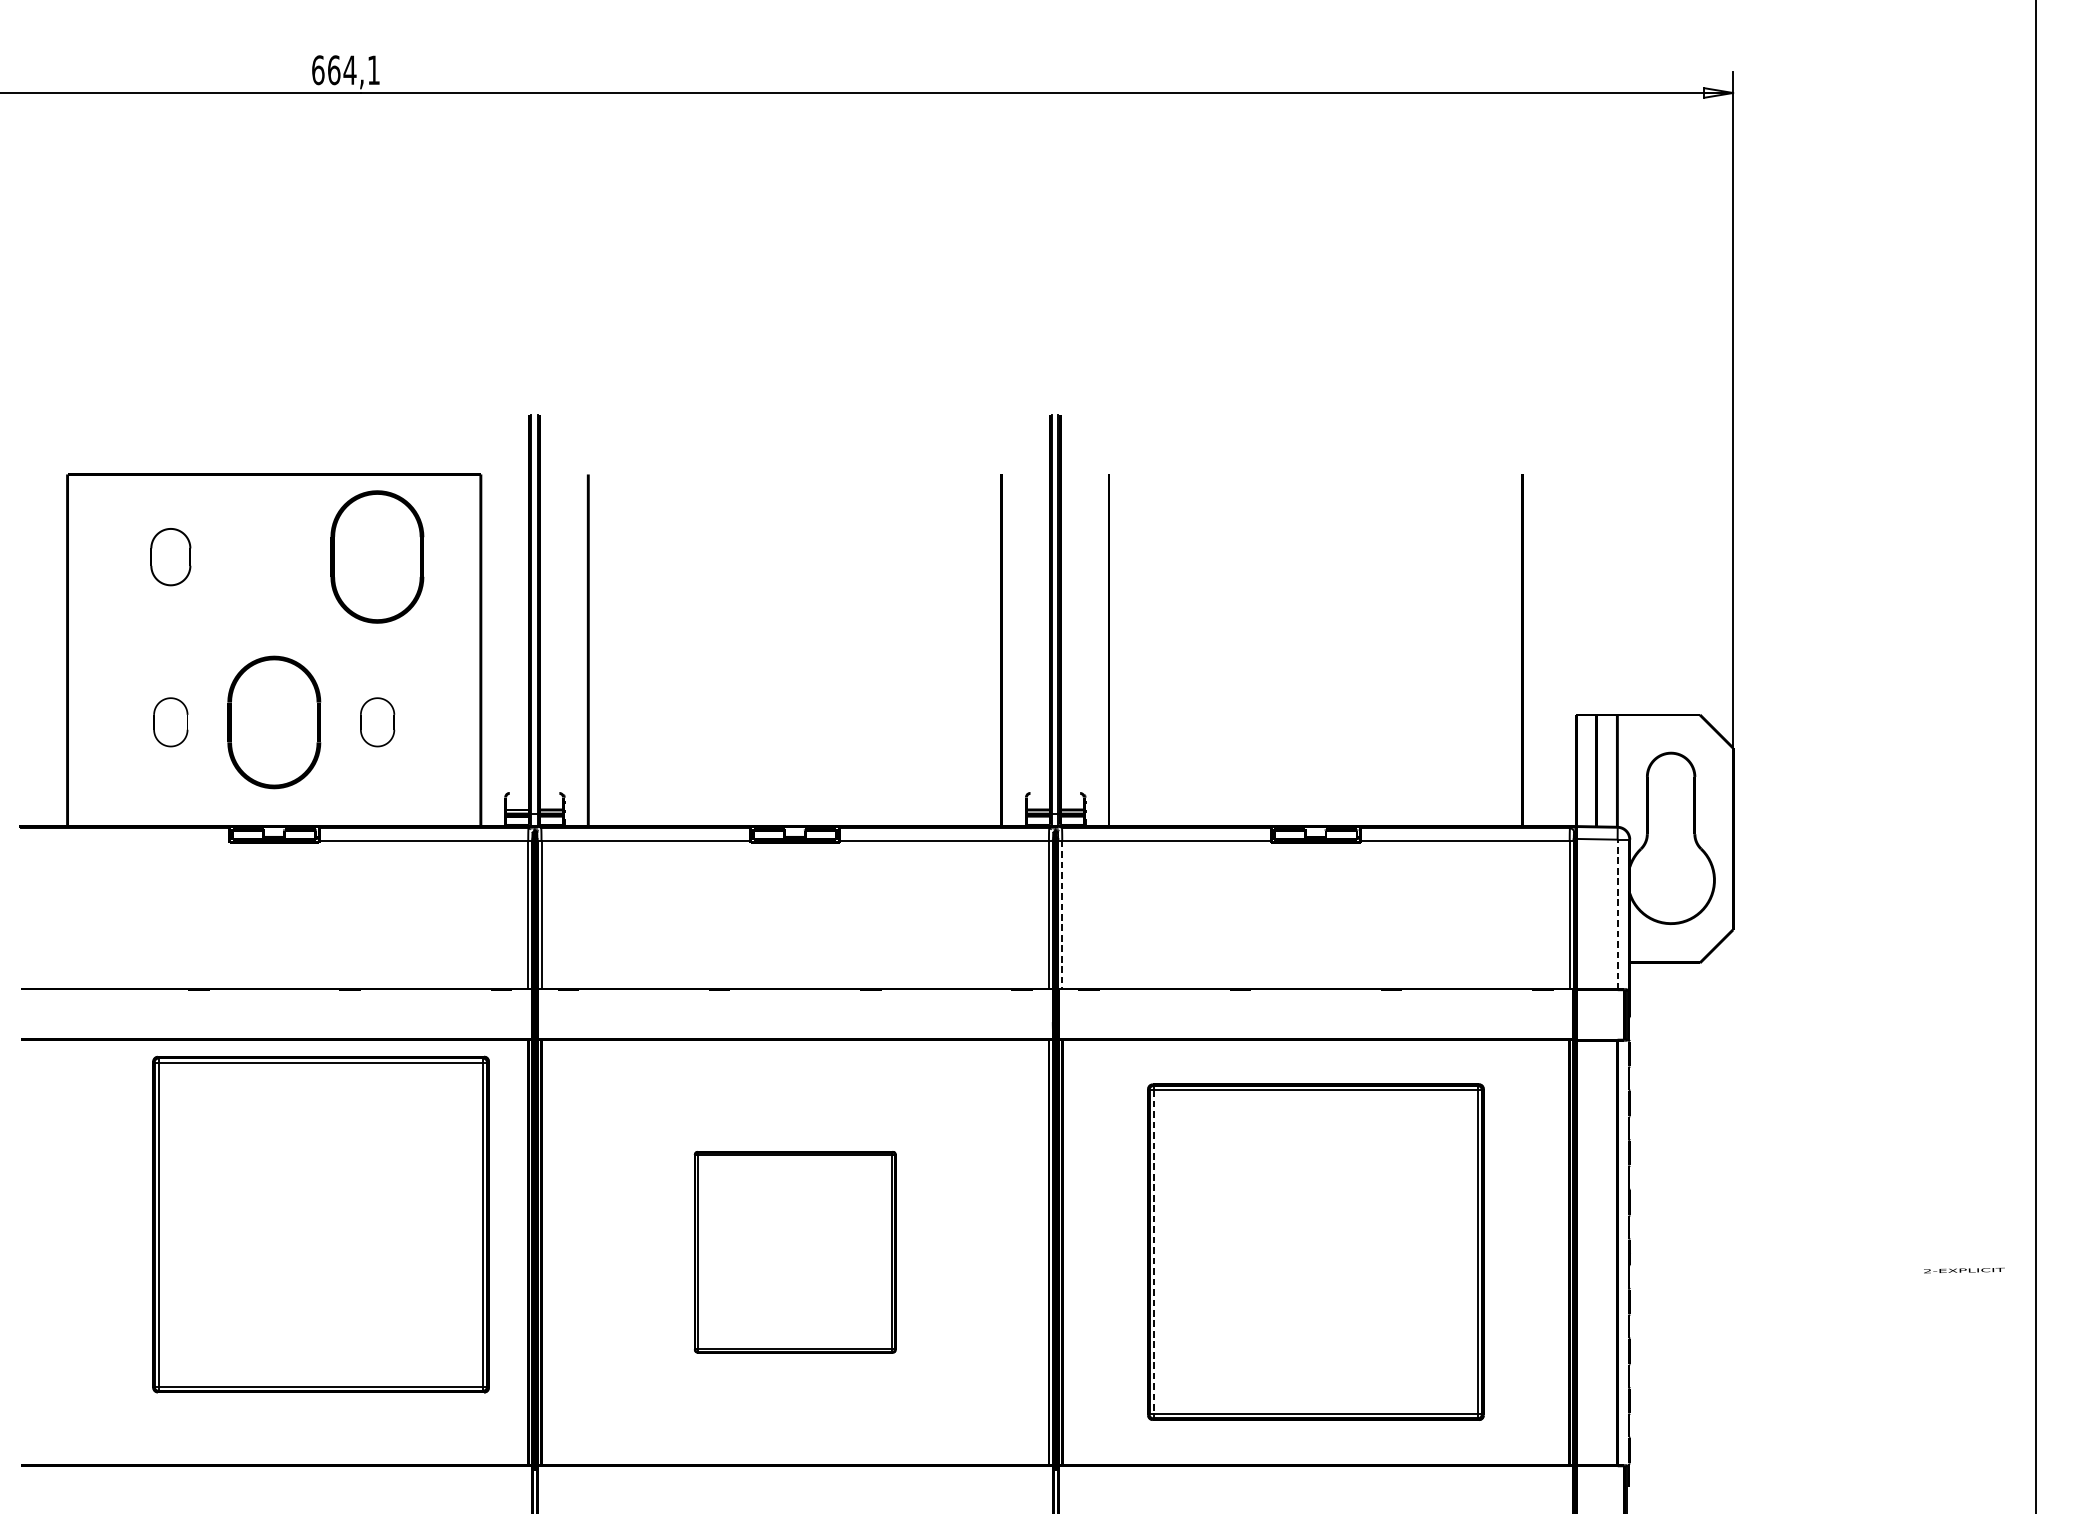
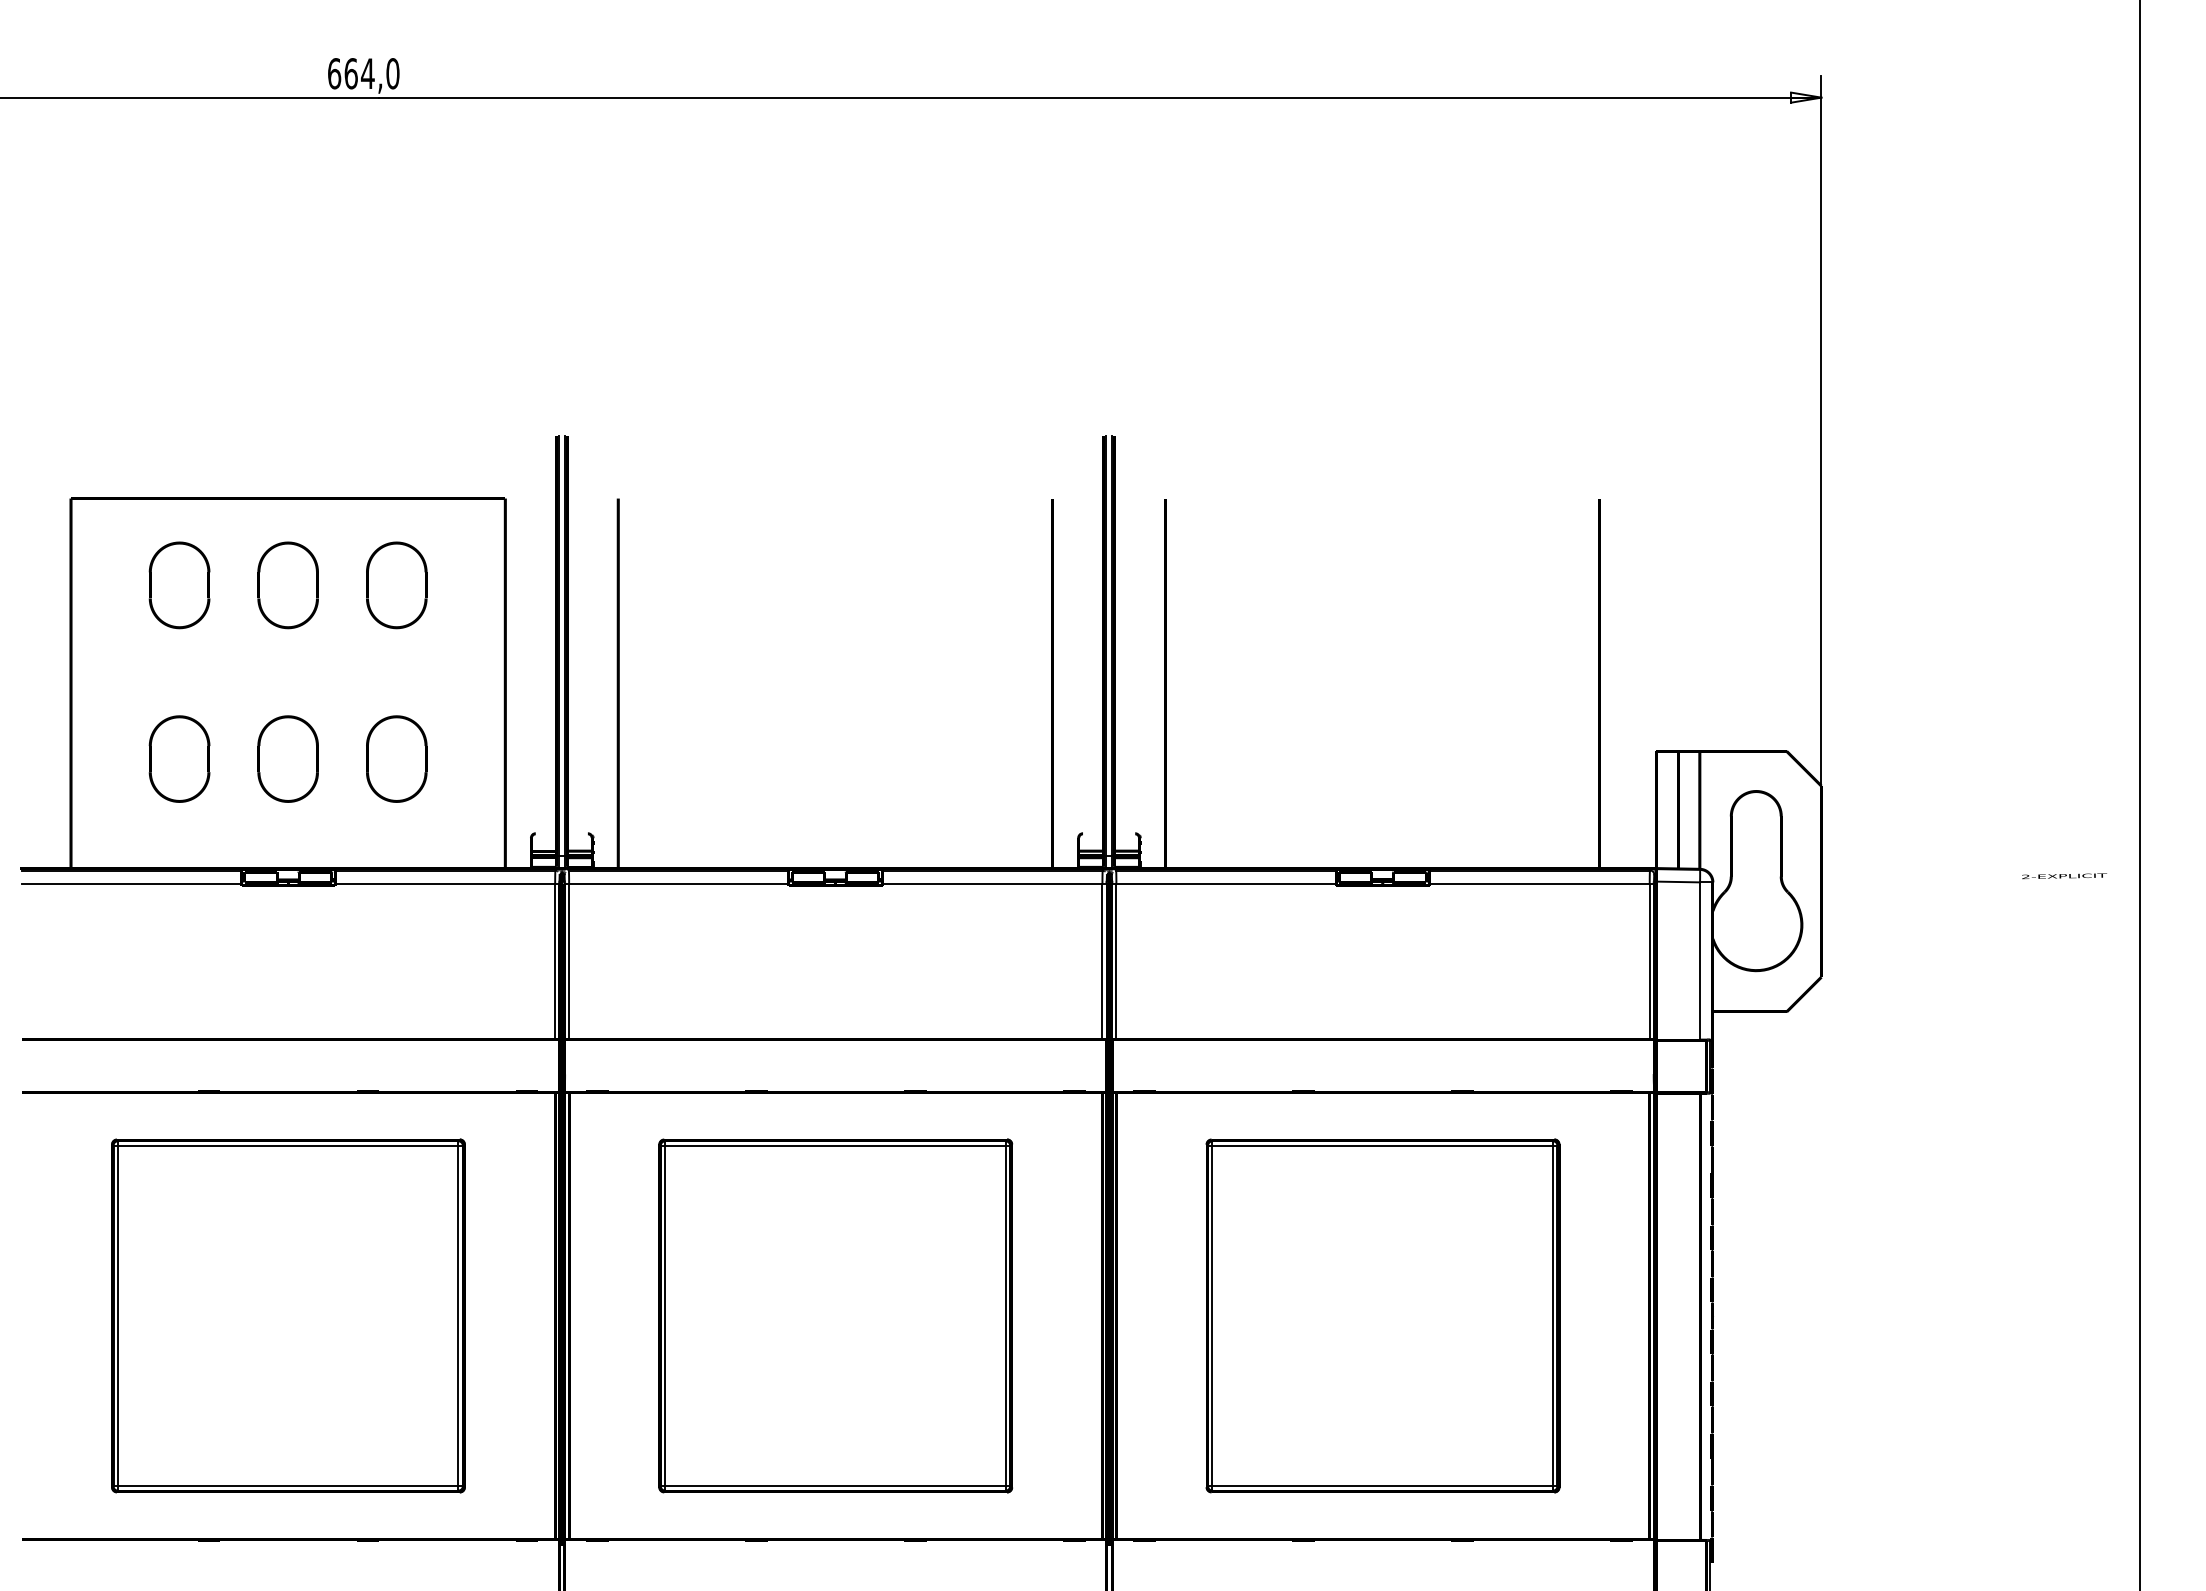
text: (373, 70) -> (392, 73), 664,1 -> 664,0
part: (170, 557) -> (179, 585), size x1.43
part: (273, 557) -> (287, 585), added
part: (377, 557) -> (396, 585), size x0.62
part: (170, 721) -> (179, 758), size x1.67
part: (273, 721) -> (287, 758), size x0.62
part: (377, 721) -> (396, 758), size x1.67
line: (125, 840) -> (131, 883), added
line: (1062, 914) -> (1116, 961), dashed -> solid
line: (1618, 914) -> (1700, 961), dashed -> solid
part: (321, 1224) -> (288, 1315), moved
part: (794, 1251) -> (835, 1315), size x1.67
line: (1153, 1252) -> (1212, 1316), dashed -> solid
text: (1964, 1270) -> (2064, 876), moved

